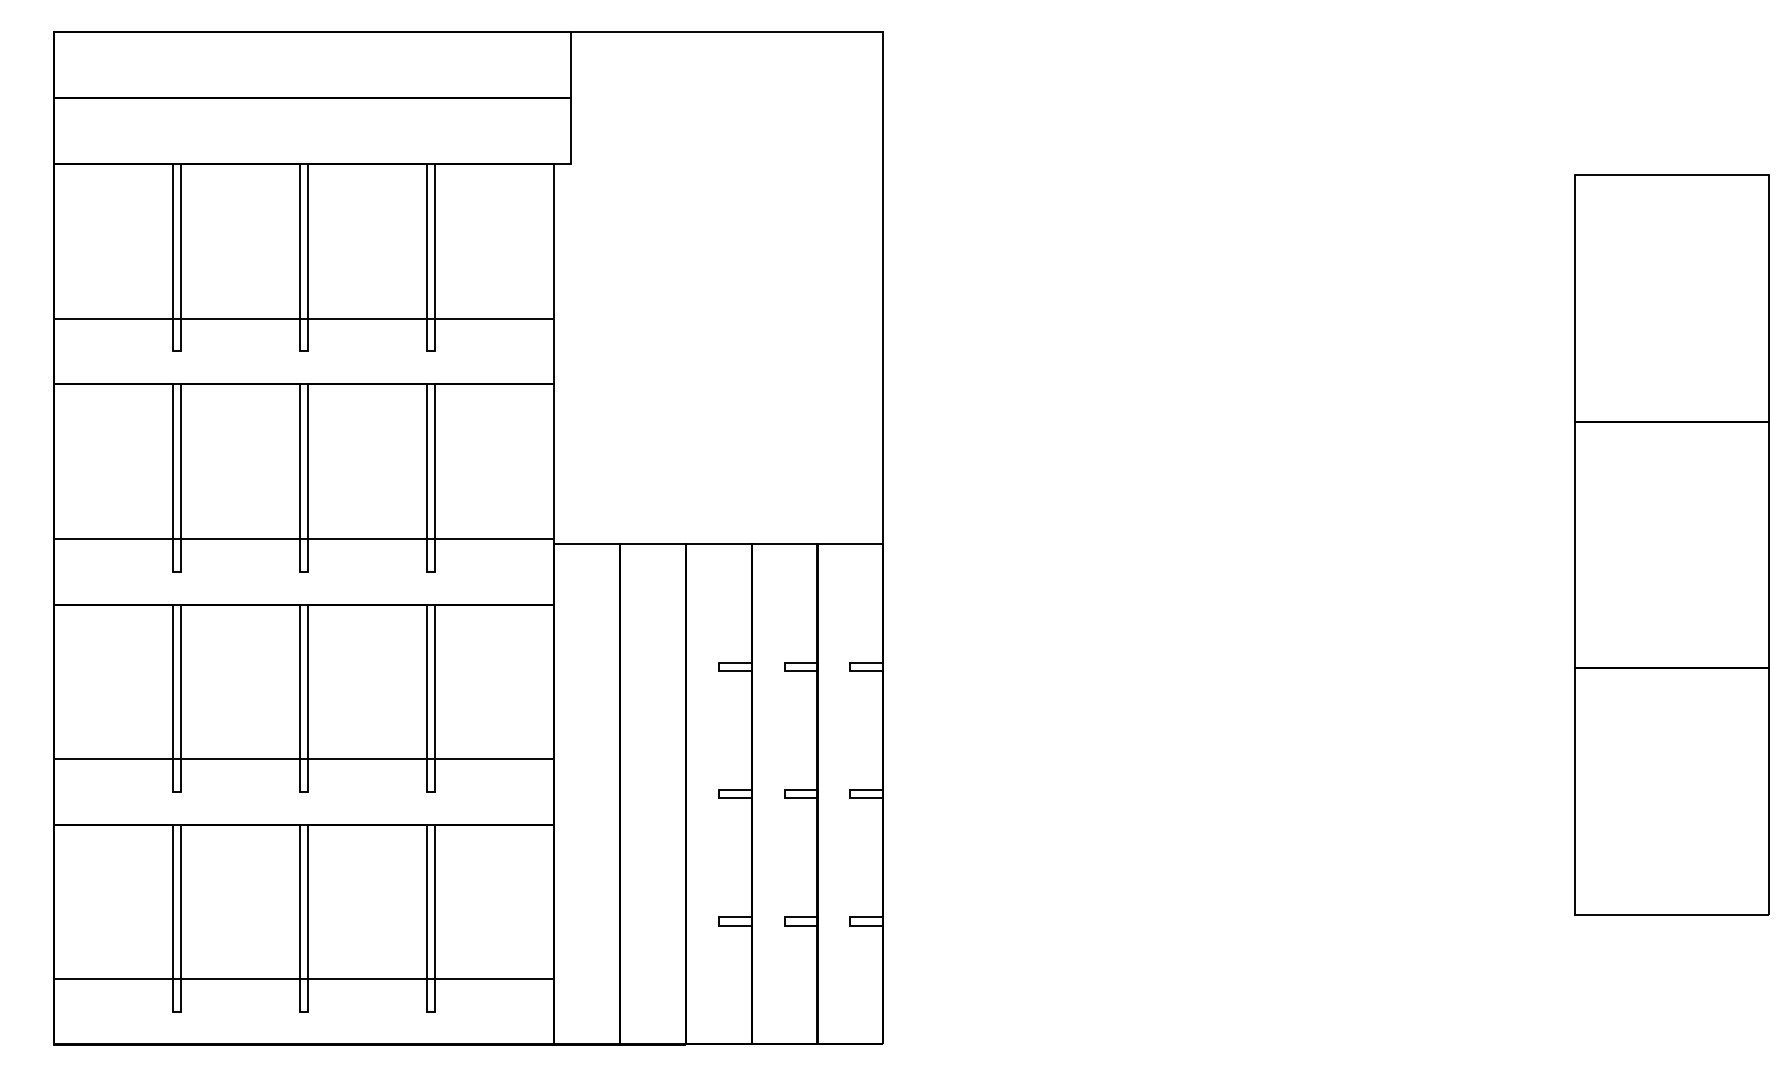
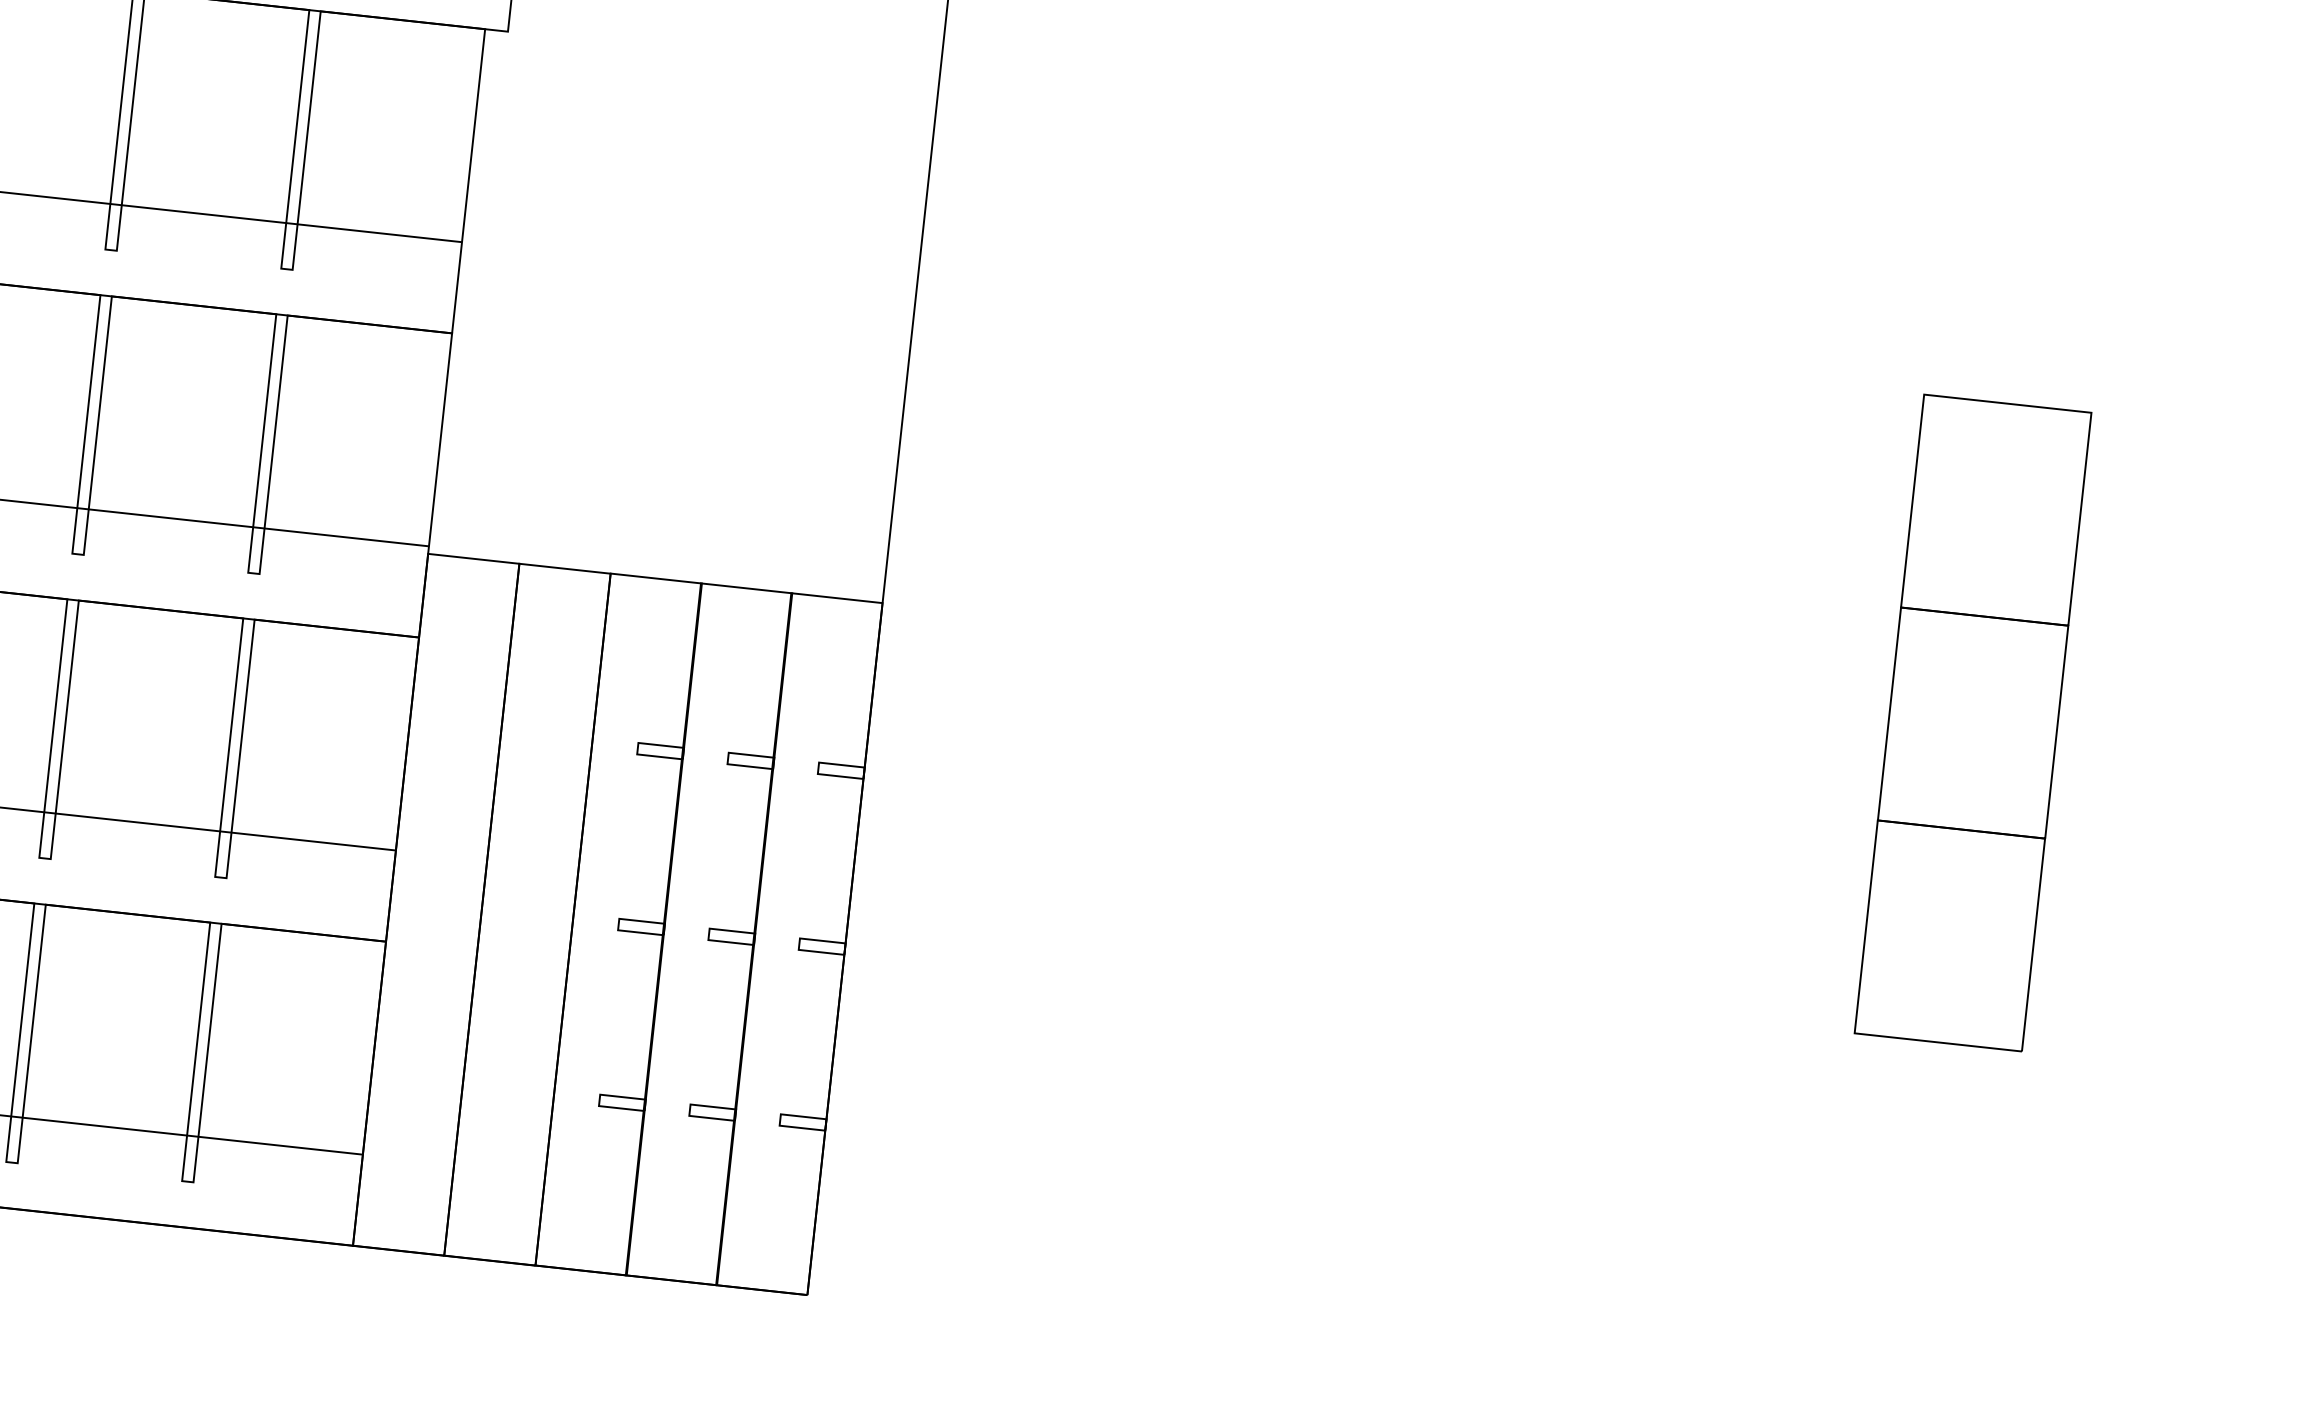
part: (1671, 544) -> (1972, 722), size x0.62

